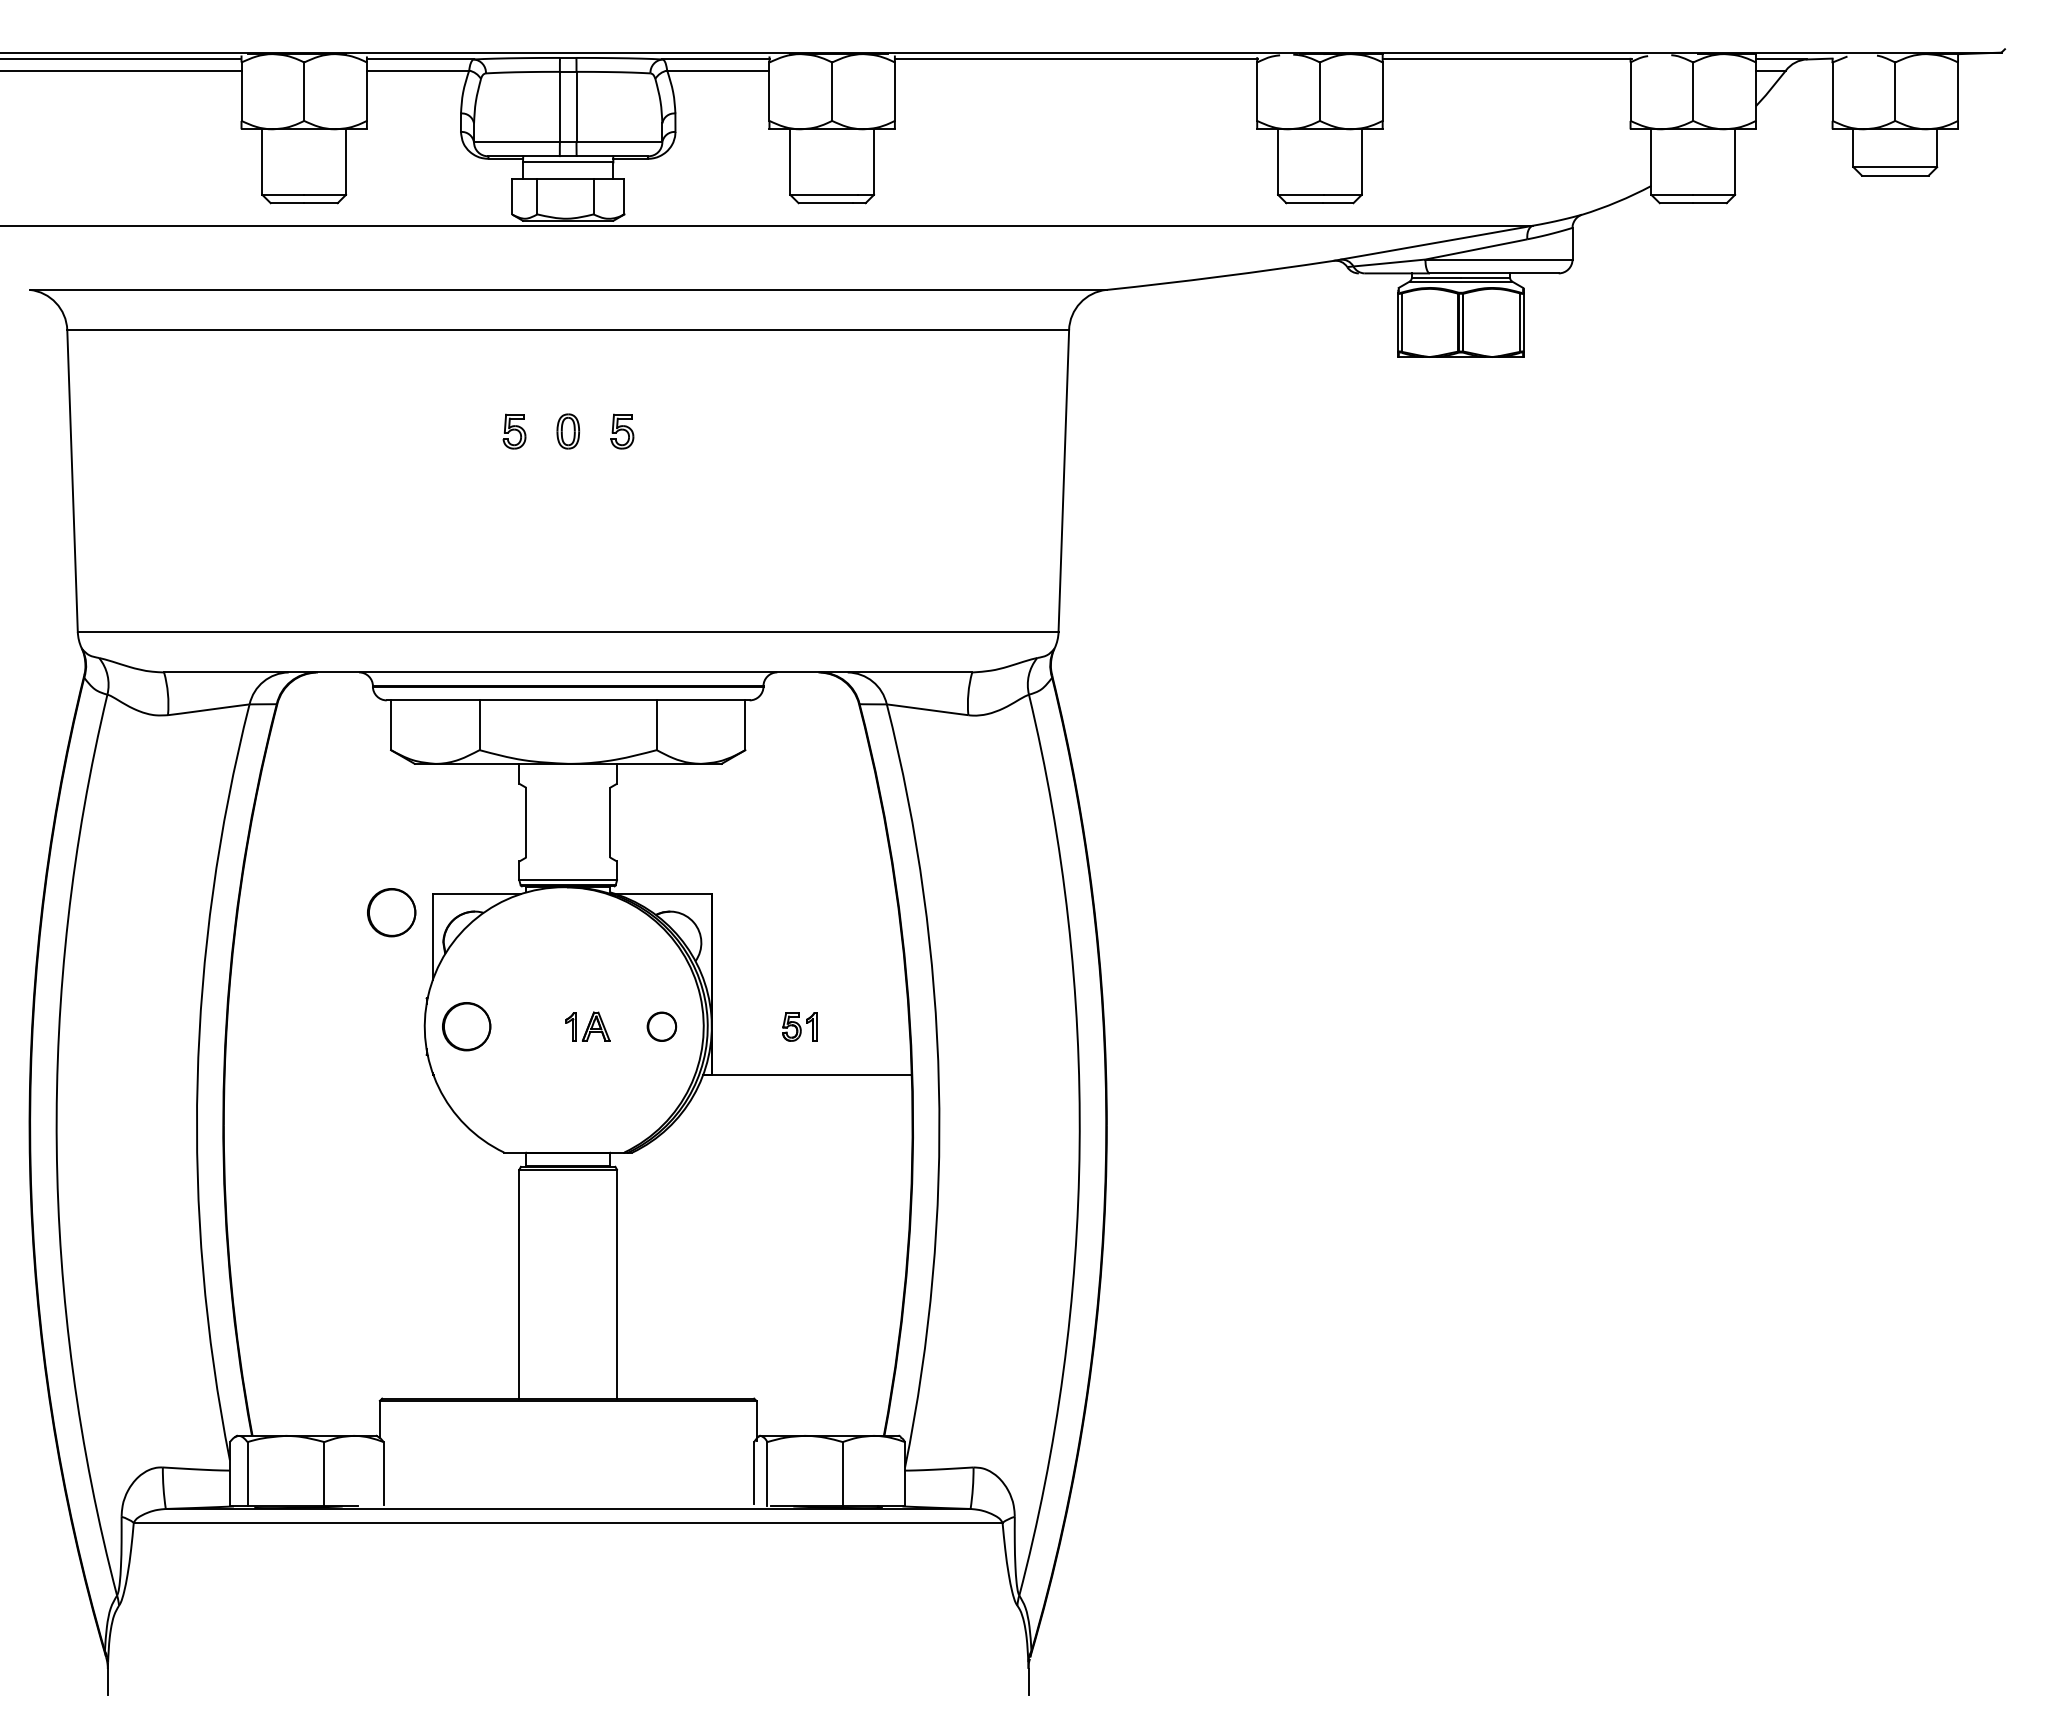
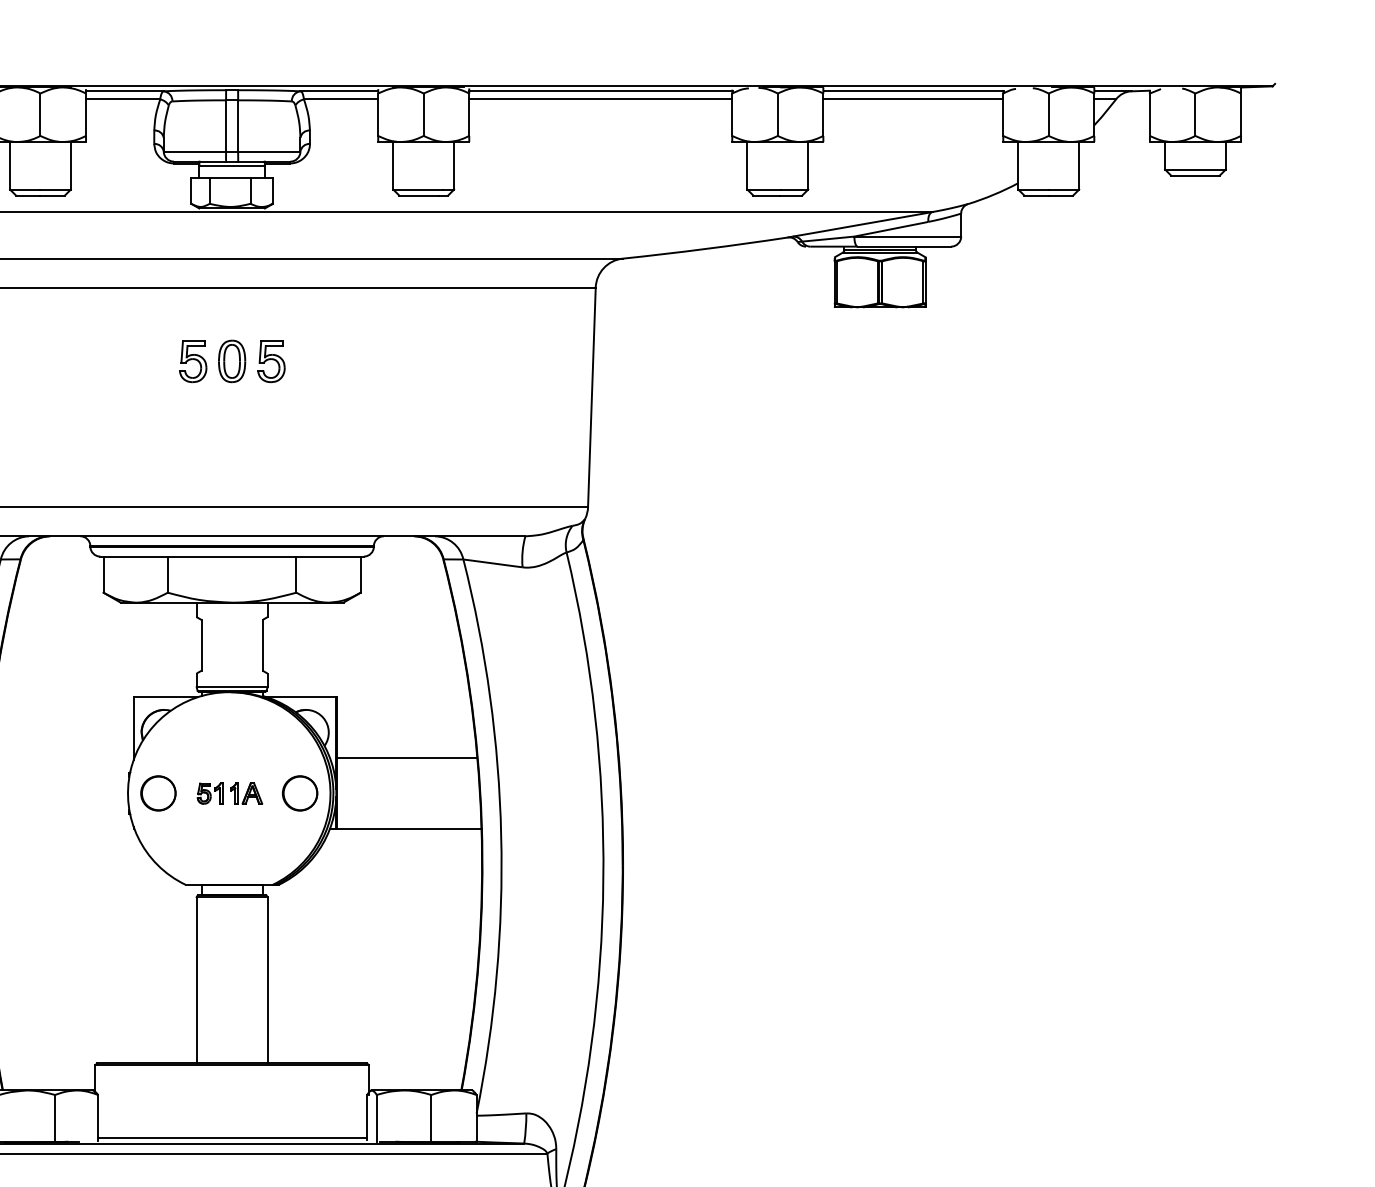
line: (1075, 70) -> (600, 99), added
line: (1506, 70) -> (913, 99), added
part: (514, 431) -> (193, 361), size x1.67
part: (568, 431) -> (232, 361), size x1.67
part: (622, 431) -> (271, 361), size x1.67
circle: (391, 912) -> (103, 710), removed
line: (809, 977) -> (407, 757), added
circle: (661, 1026) -> (299, 793), size x1.67
part: (799, 1026) -> (209, 793), moved
line: (568, 1501) -> (232, 1138), added

